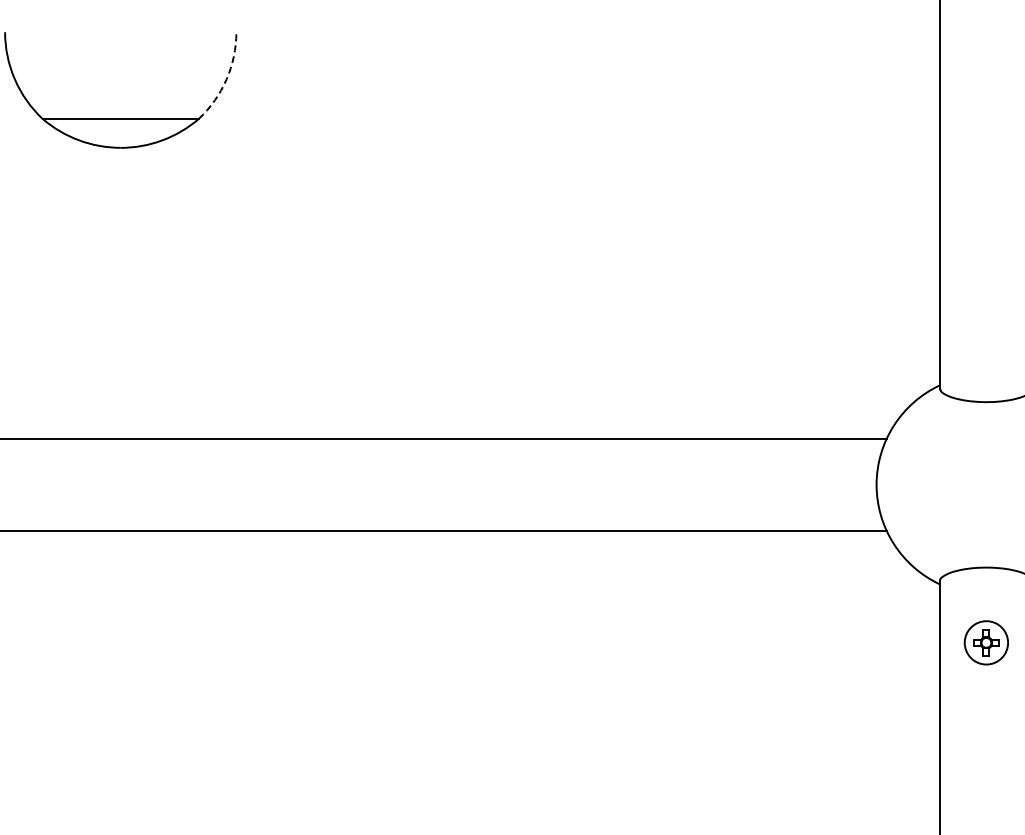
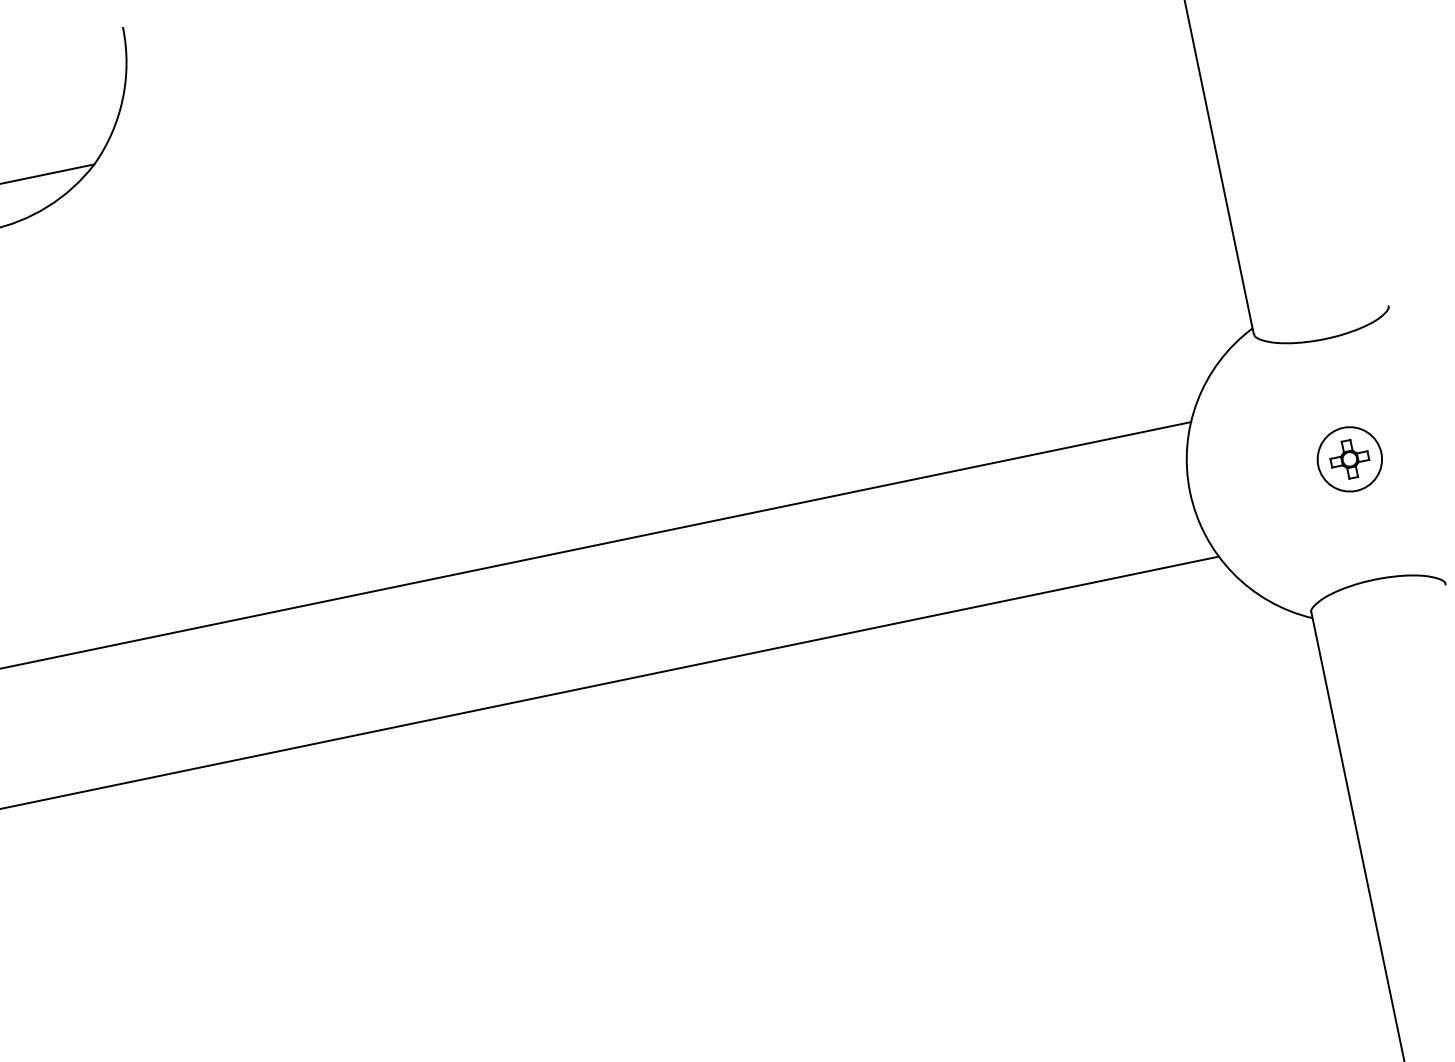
arc: (226, 79) -> (122, 98), dashed -> solid
part: (985, 642) -> (1348, 459), moved

